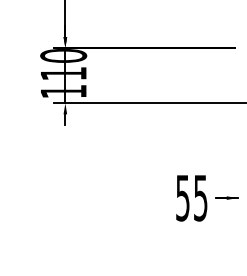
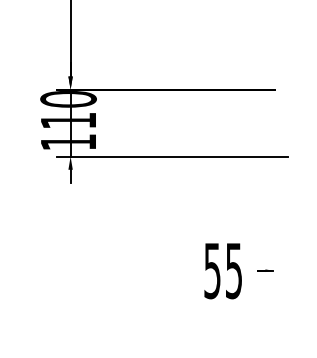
part: (226, 197) -> (265, 270), size x0.6

